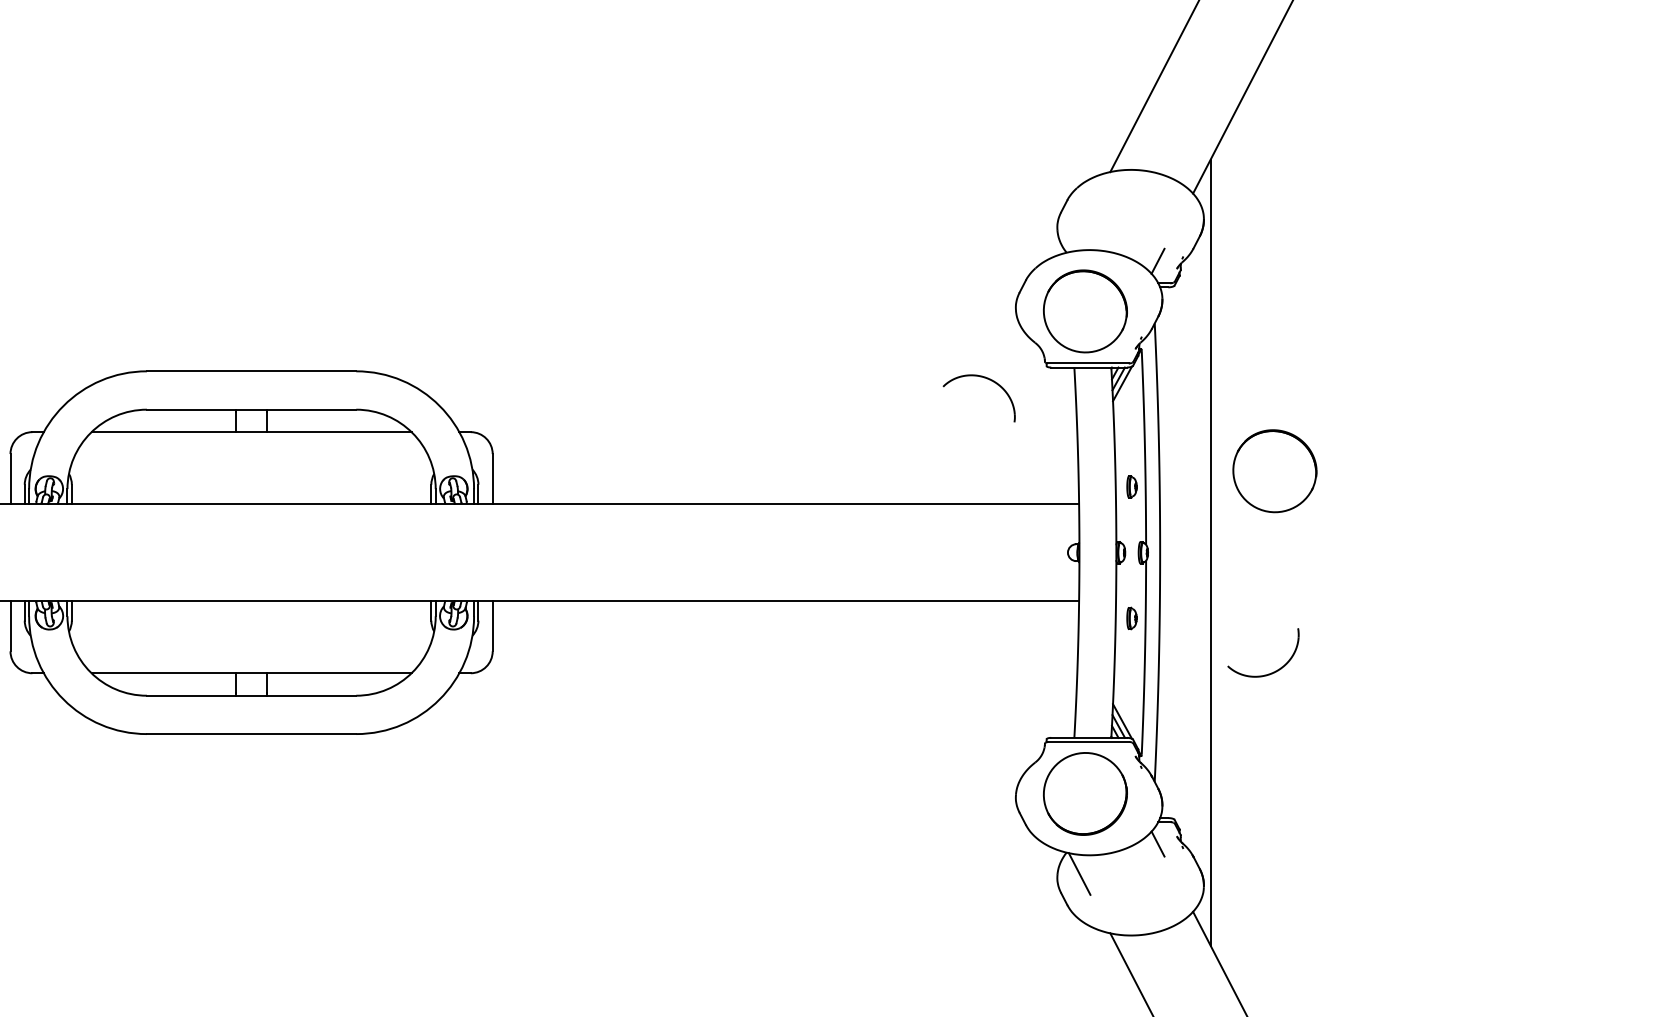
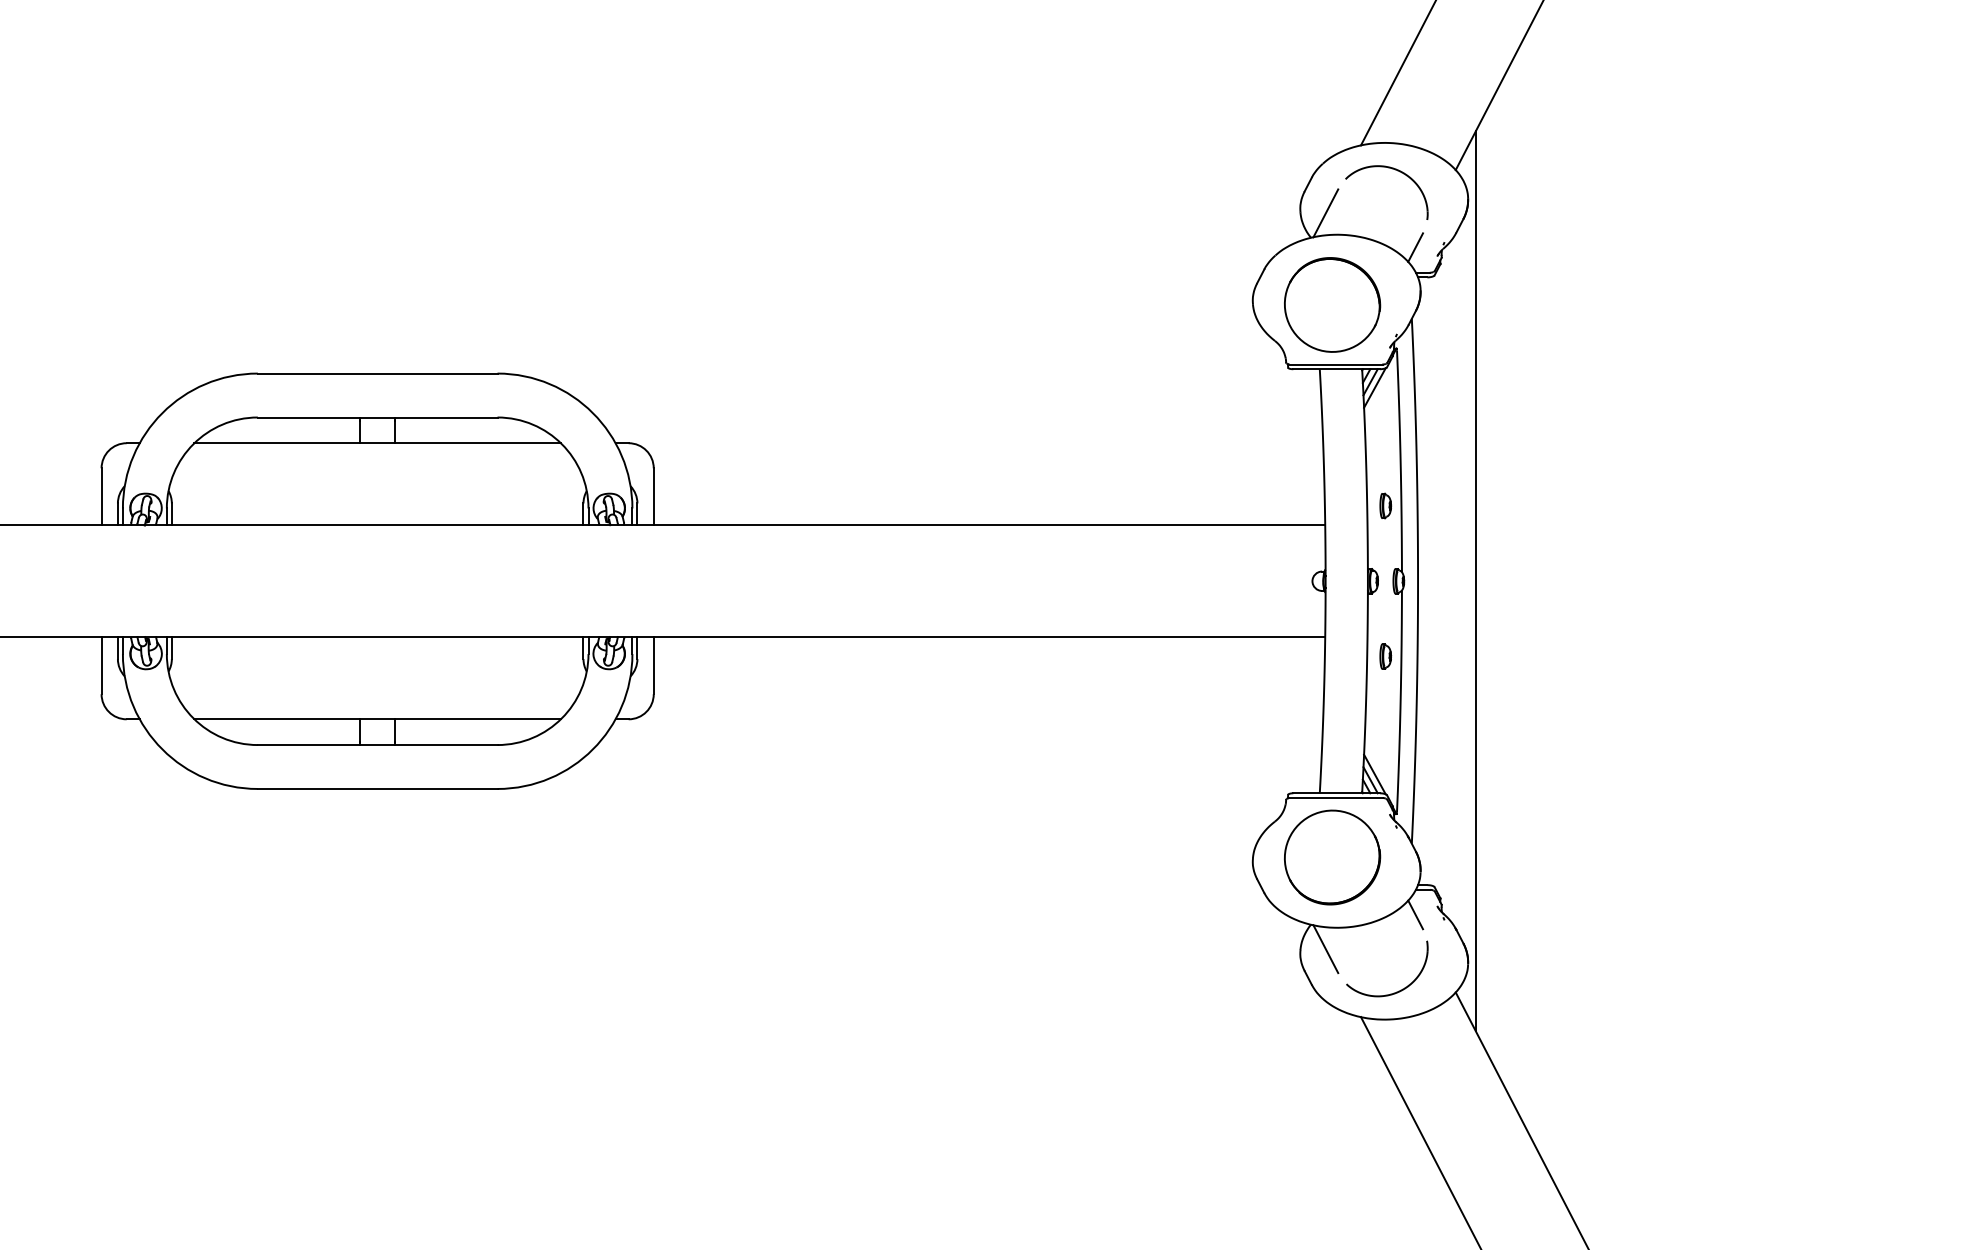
line: (1079, 231) -> (1325, 213), added
part: (988, 379) -> (1397, 171), moved
part: (1274, 470) -> (1549, 487), removed
part: (1273, 671) -> (1398, 990), moved

